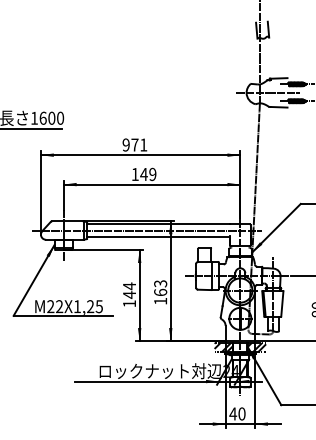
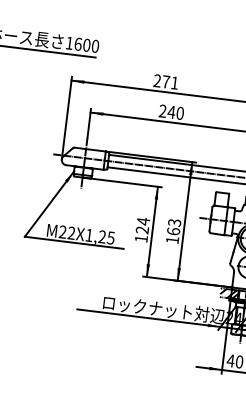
text: (125, 145) -> (156, 81), 971 -> 271
text: (143, 173) -> (171, 111), 149 -> 240
text: (129, 294) -> (142, 229), 144 -> 124

